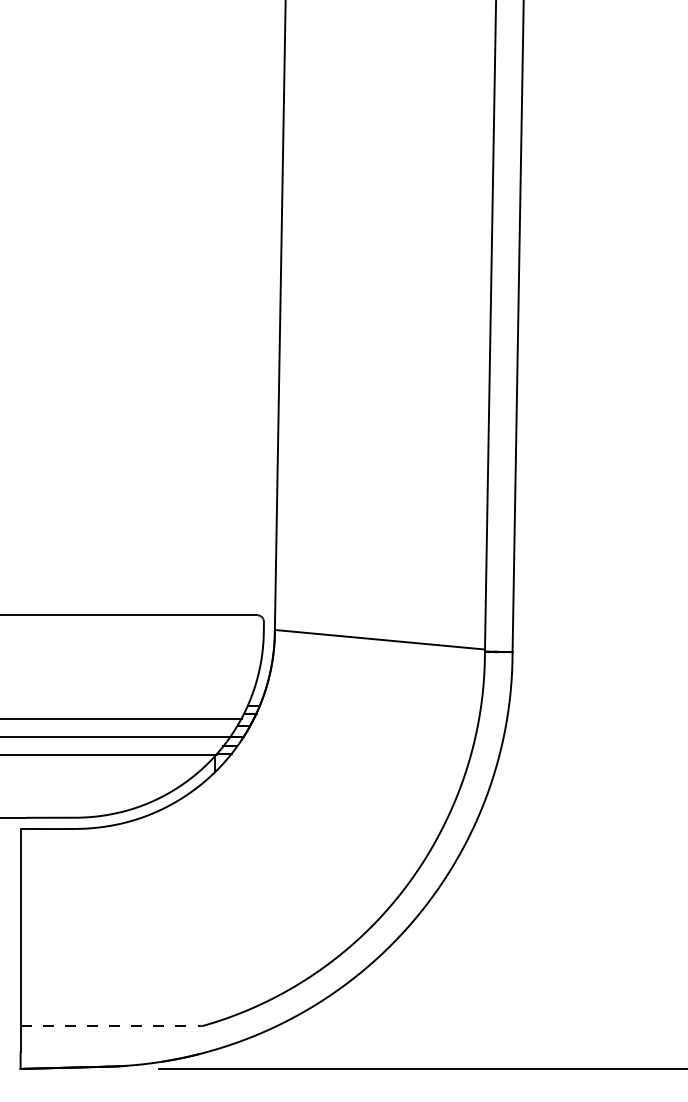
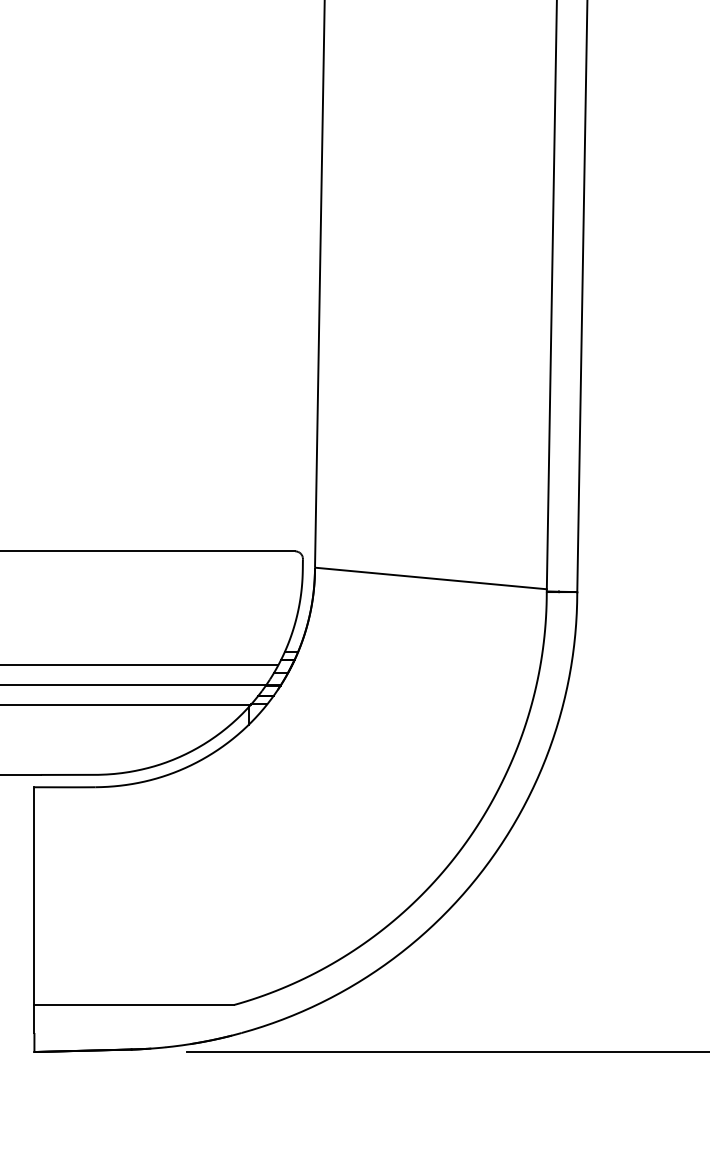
line: (111, 1026) -> (134, 1005), dashed -> solid

